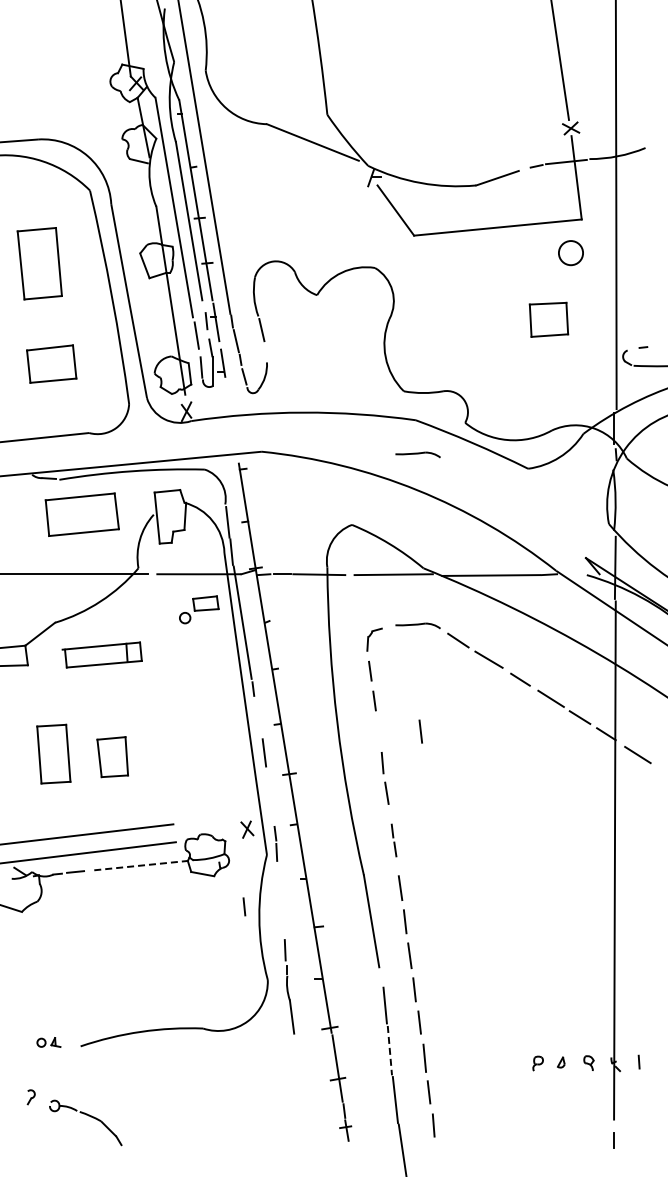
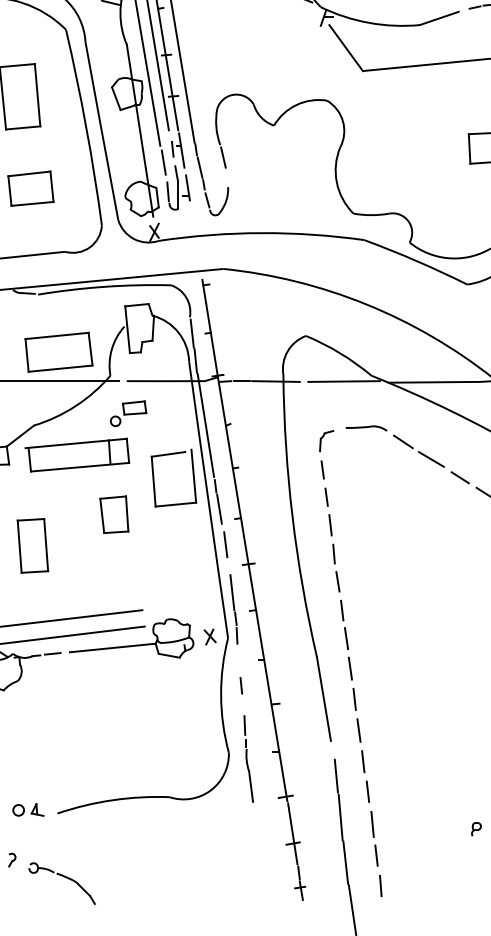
part: (417, 454) -> (365, 271), removed
part: (81, 514) -> (58, 352), moved
part: (199, 609) -> (128, 413), moved
part: (101, 654) -> (76, 454), size x1.43
part: (186, 680) -> (154, 478), added
line: (257, 713) -> (219, 508), added
line: (420, 731) -> (330, 525), moved
part: (112, 757) -> (114, 515), moved
line: (271, 805) -> (232, 592), added
part: (247, 829) -> (210, 636), moved
part: (393, 840) -> (343, 624), size x1.67
line: (141, 865) -> (113, 647), dashed -> solid
line: (244, 906) -> (241, 685), moved
part: (48, 1042) -> (28, 809), size x1.43
line: (389, 1050) -> (340, 817), dashed -> solid

